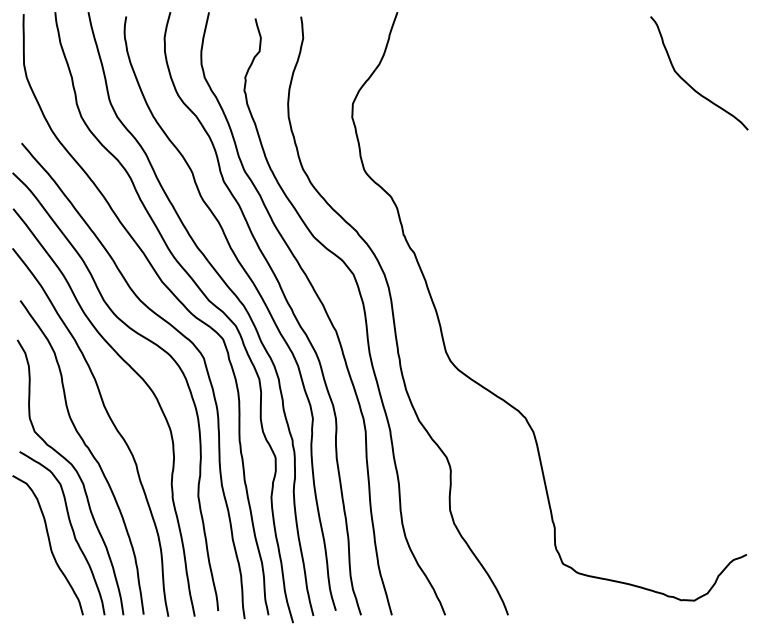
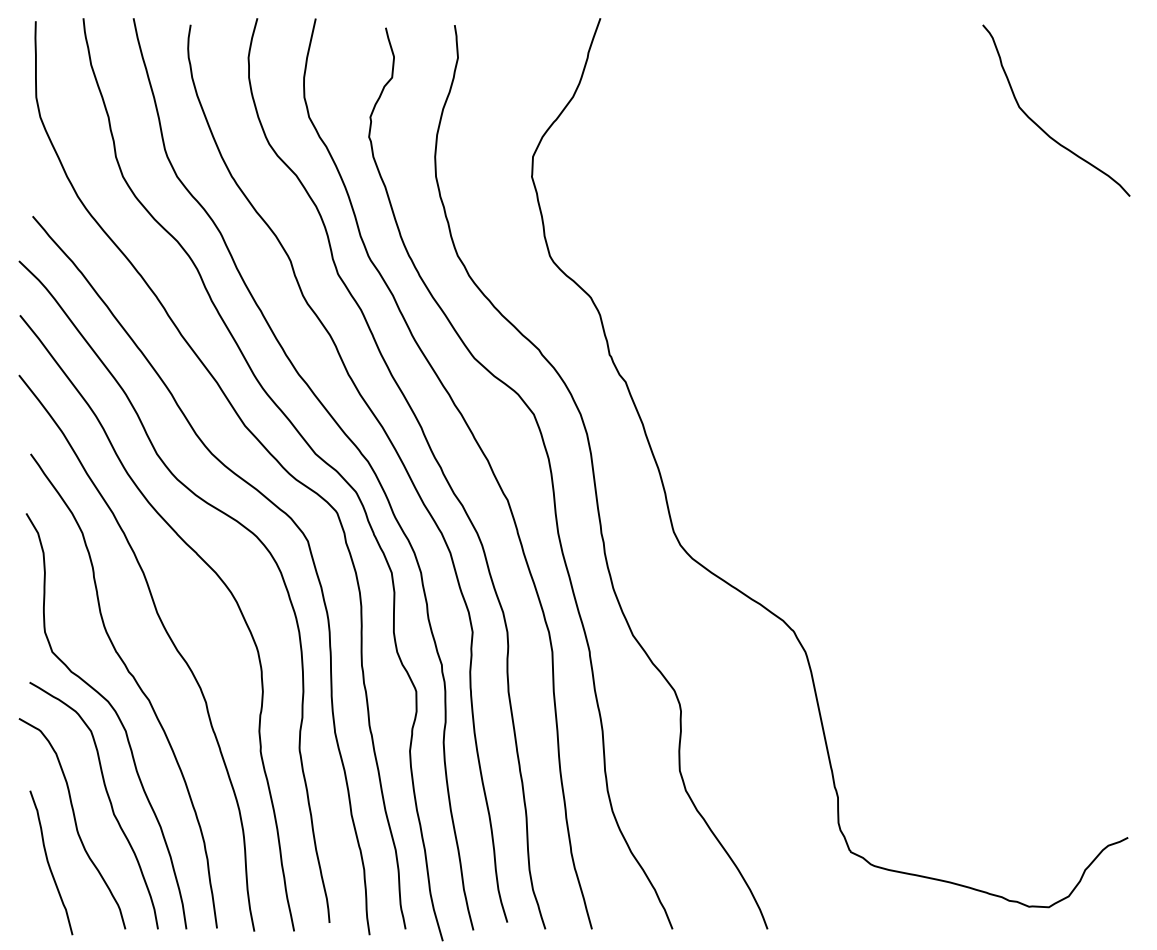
curve: (32, 571) -> (49, 863), added

